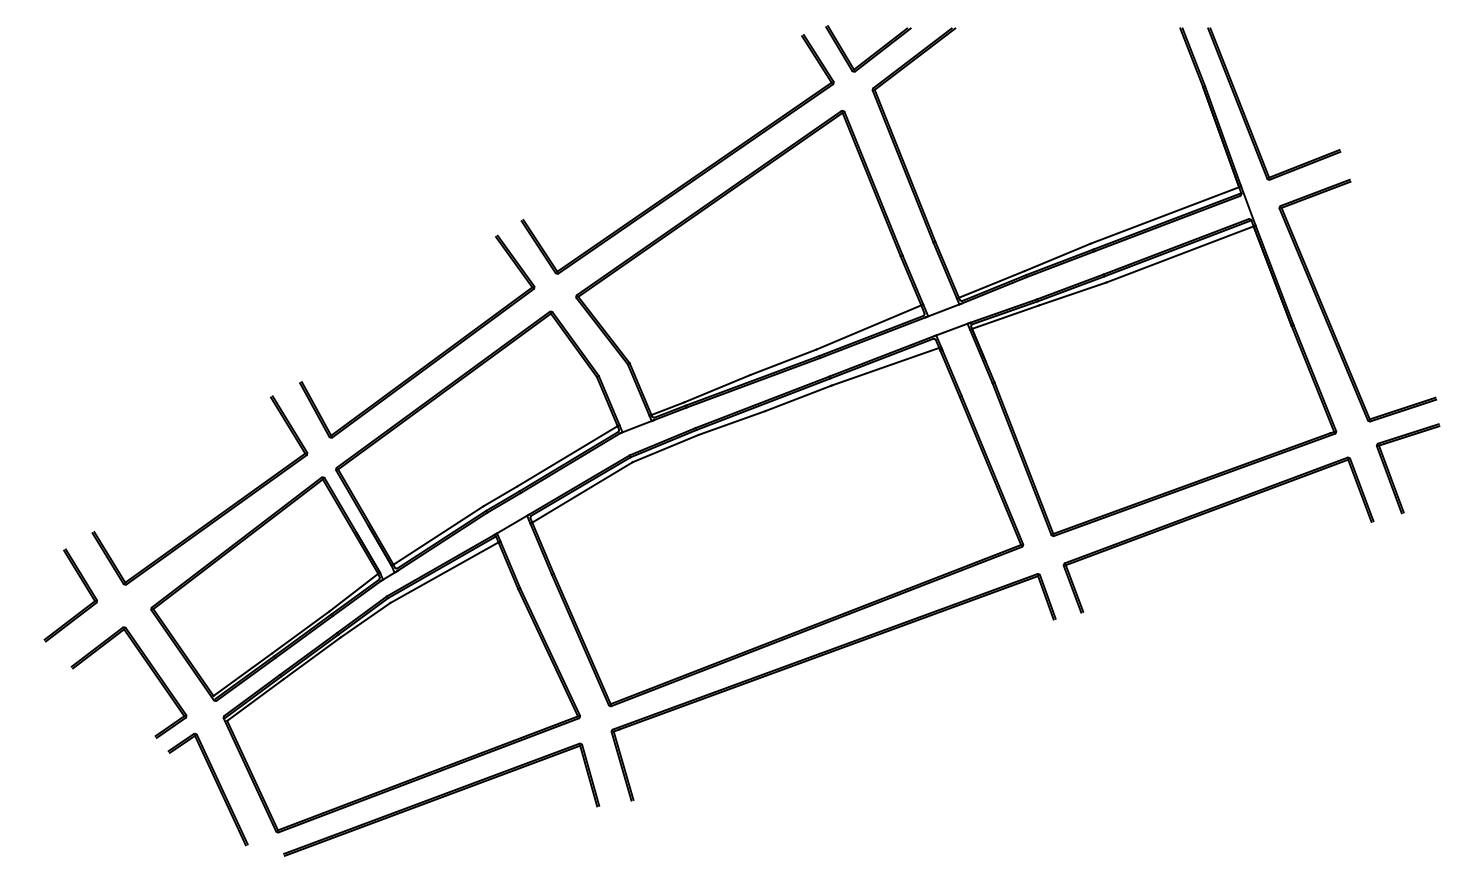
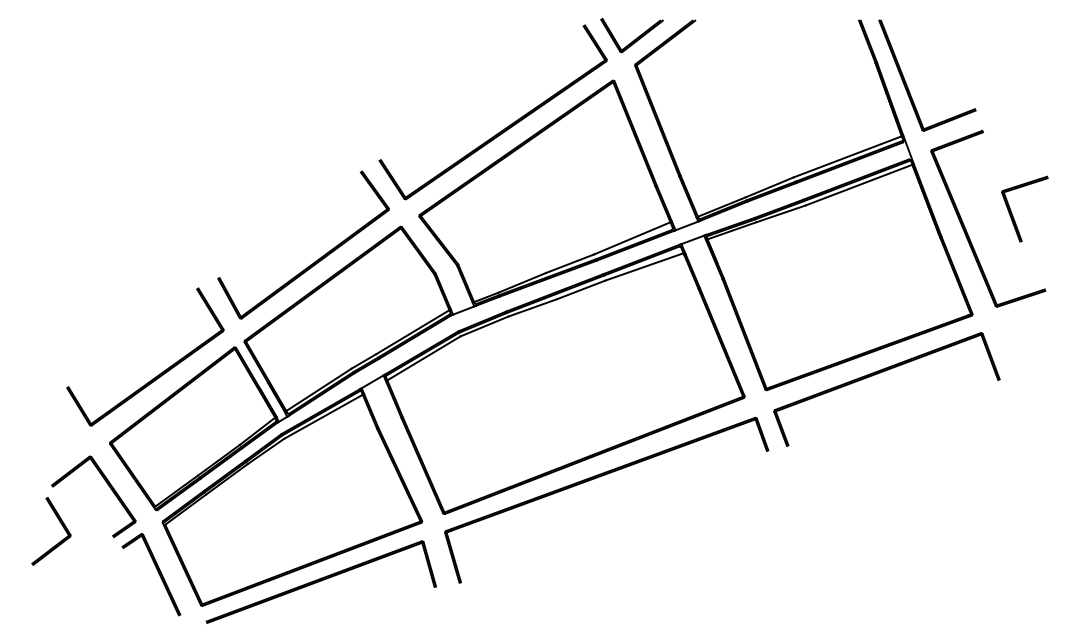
part: (1391, 473) -> (1012, 212), moved
part: (84, 587) -> (61, 525), moved

